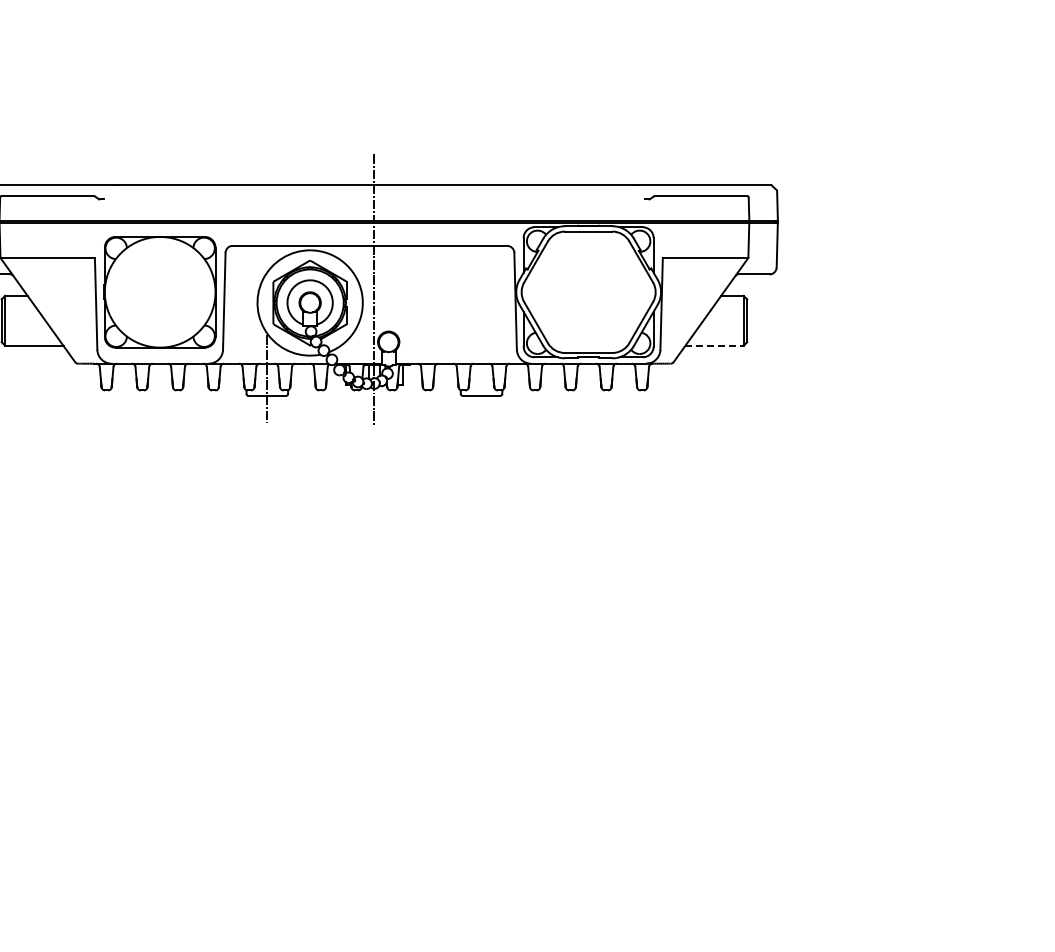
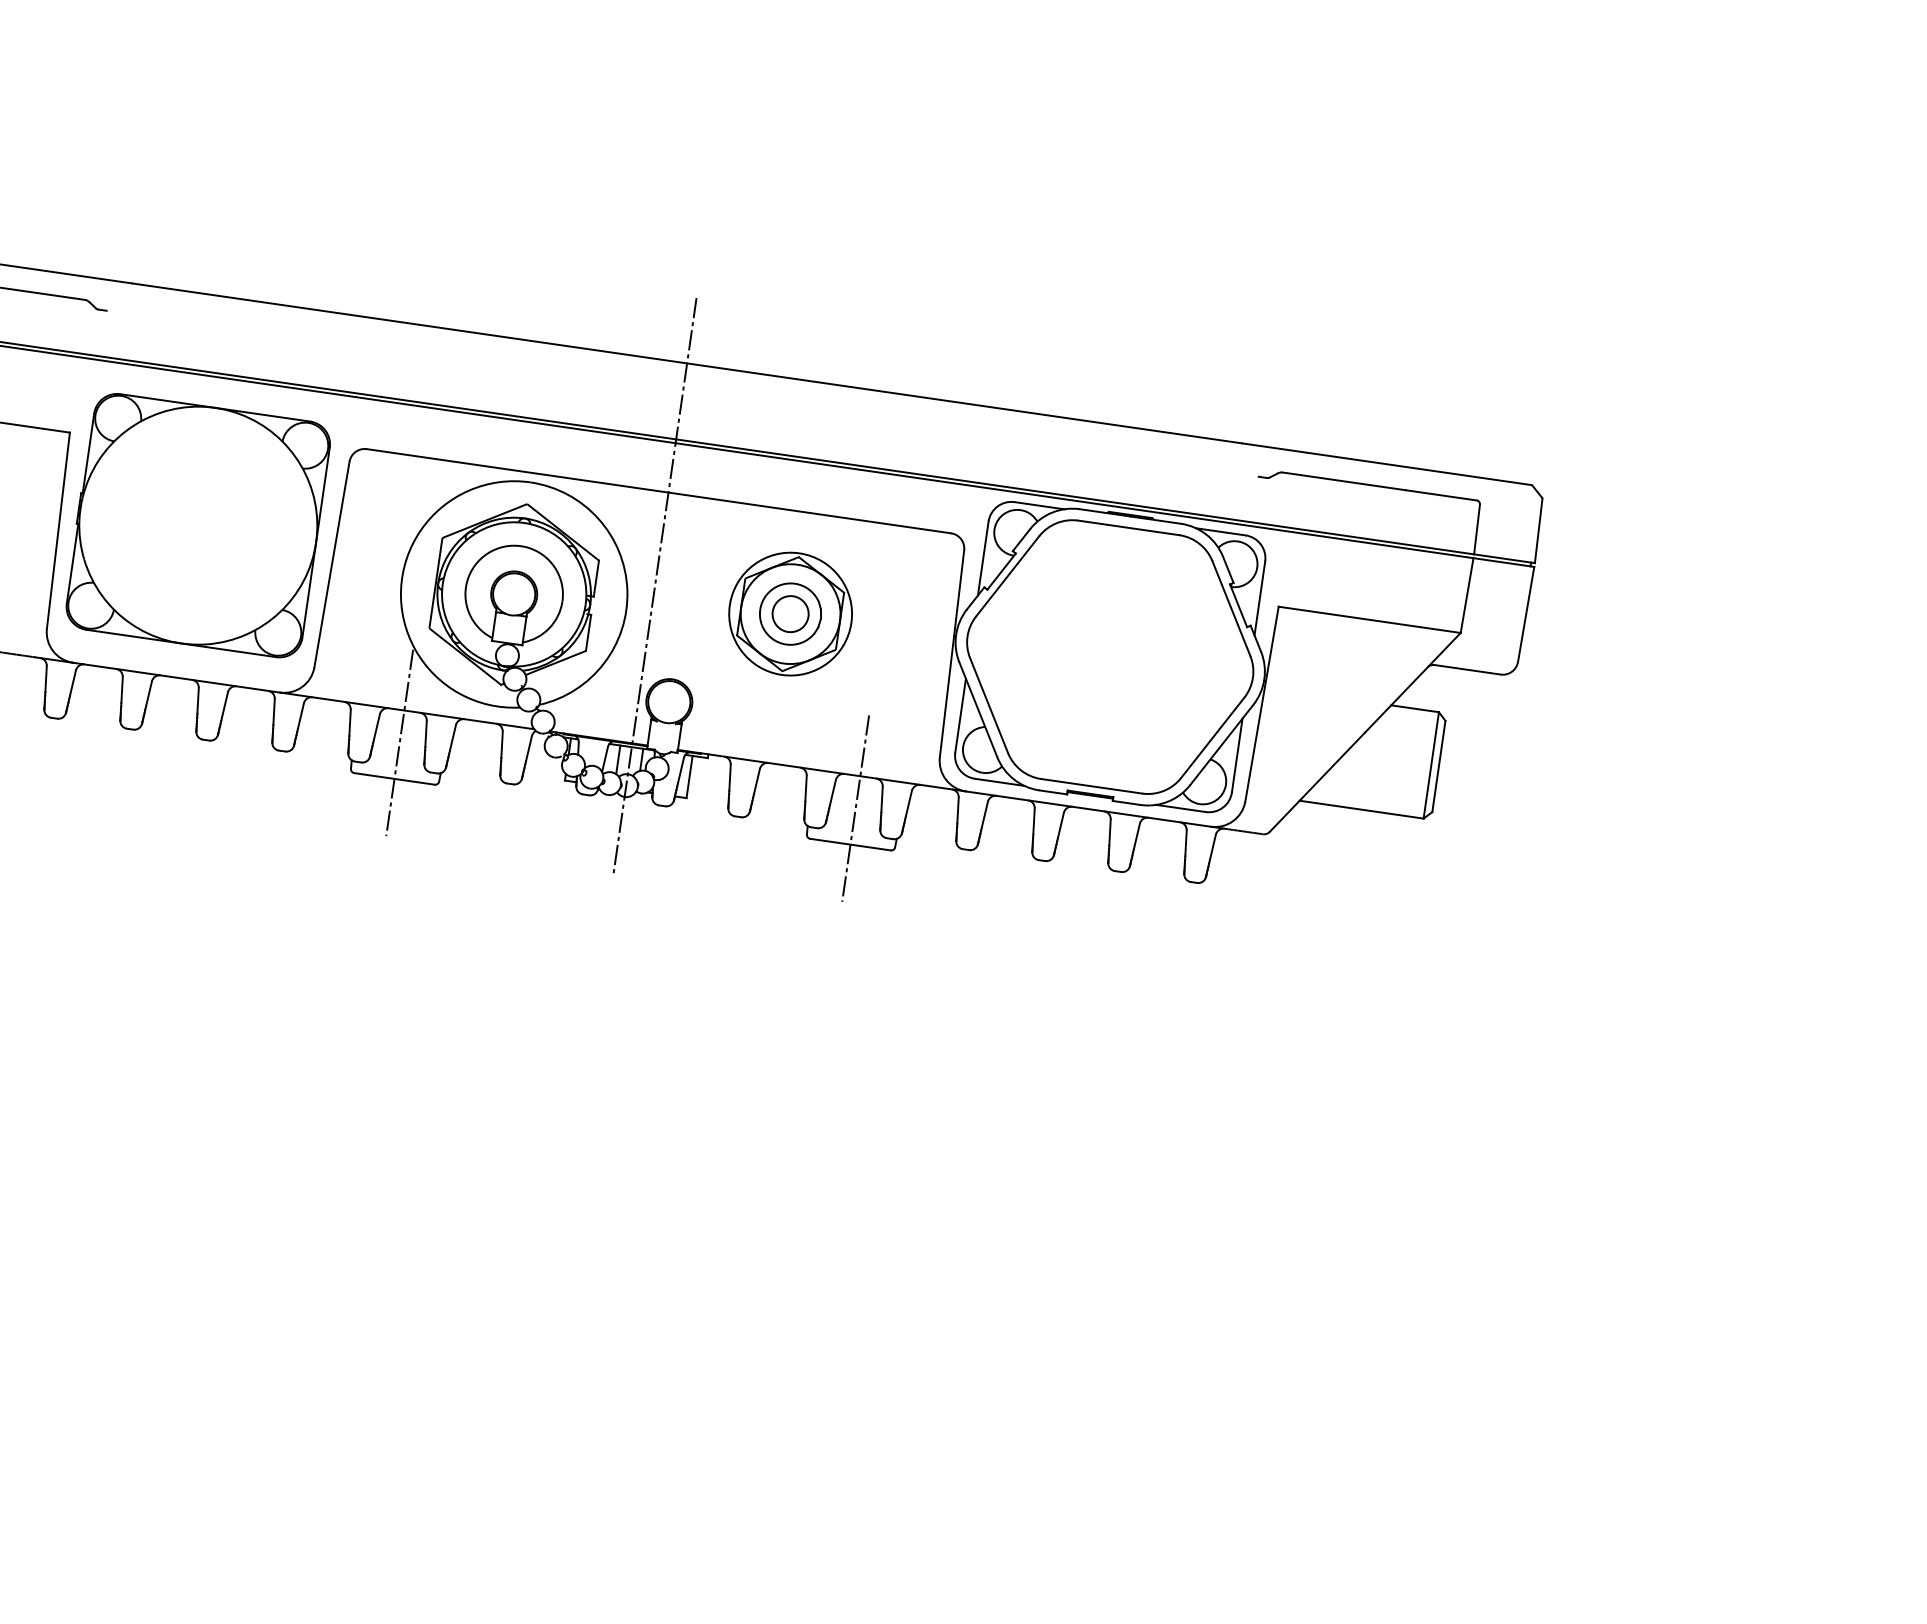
part: (438, 293) -> (790, 613), added
line: (714, 345) -> (1361, 808), dashed -> solid
line: (481, 378) -> (855, 807), added

